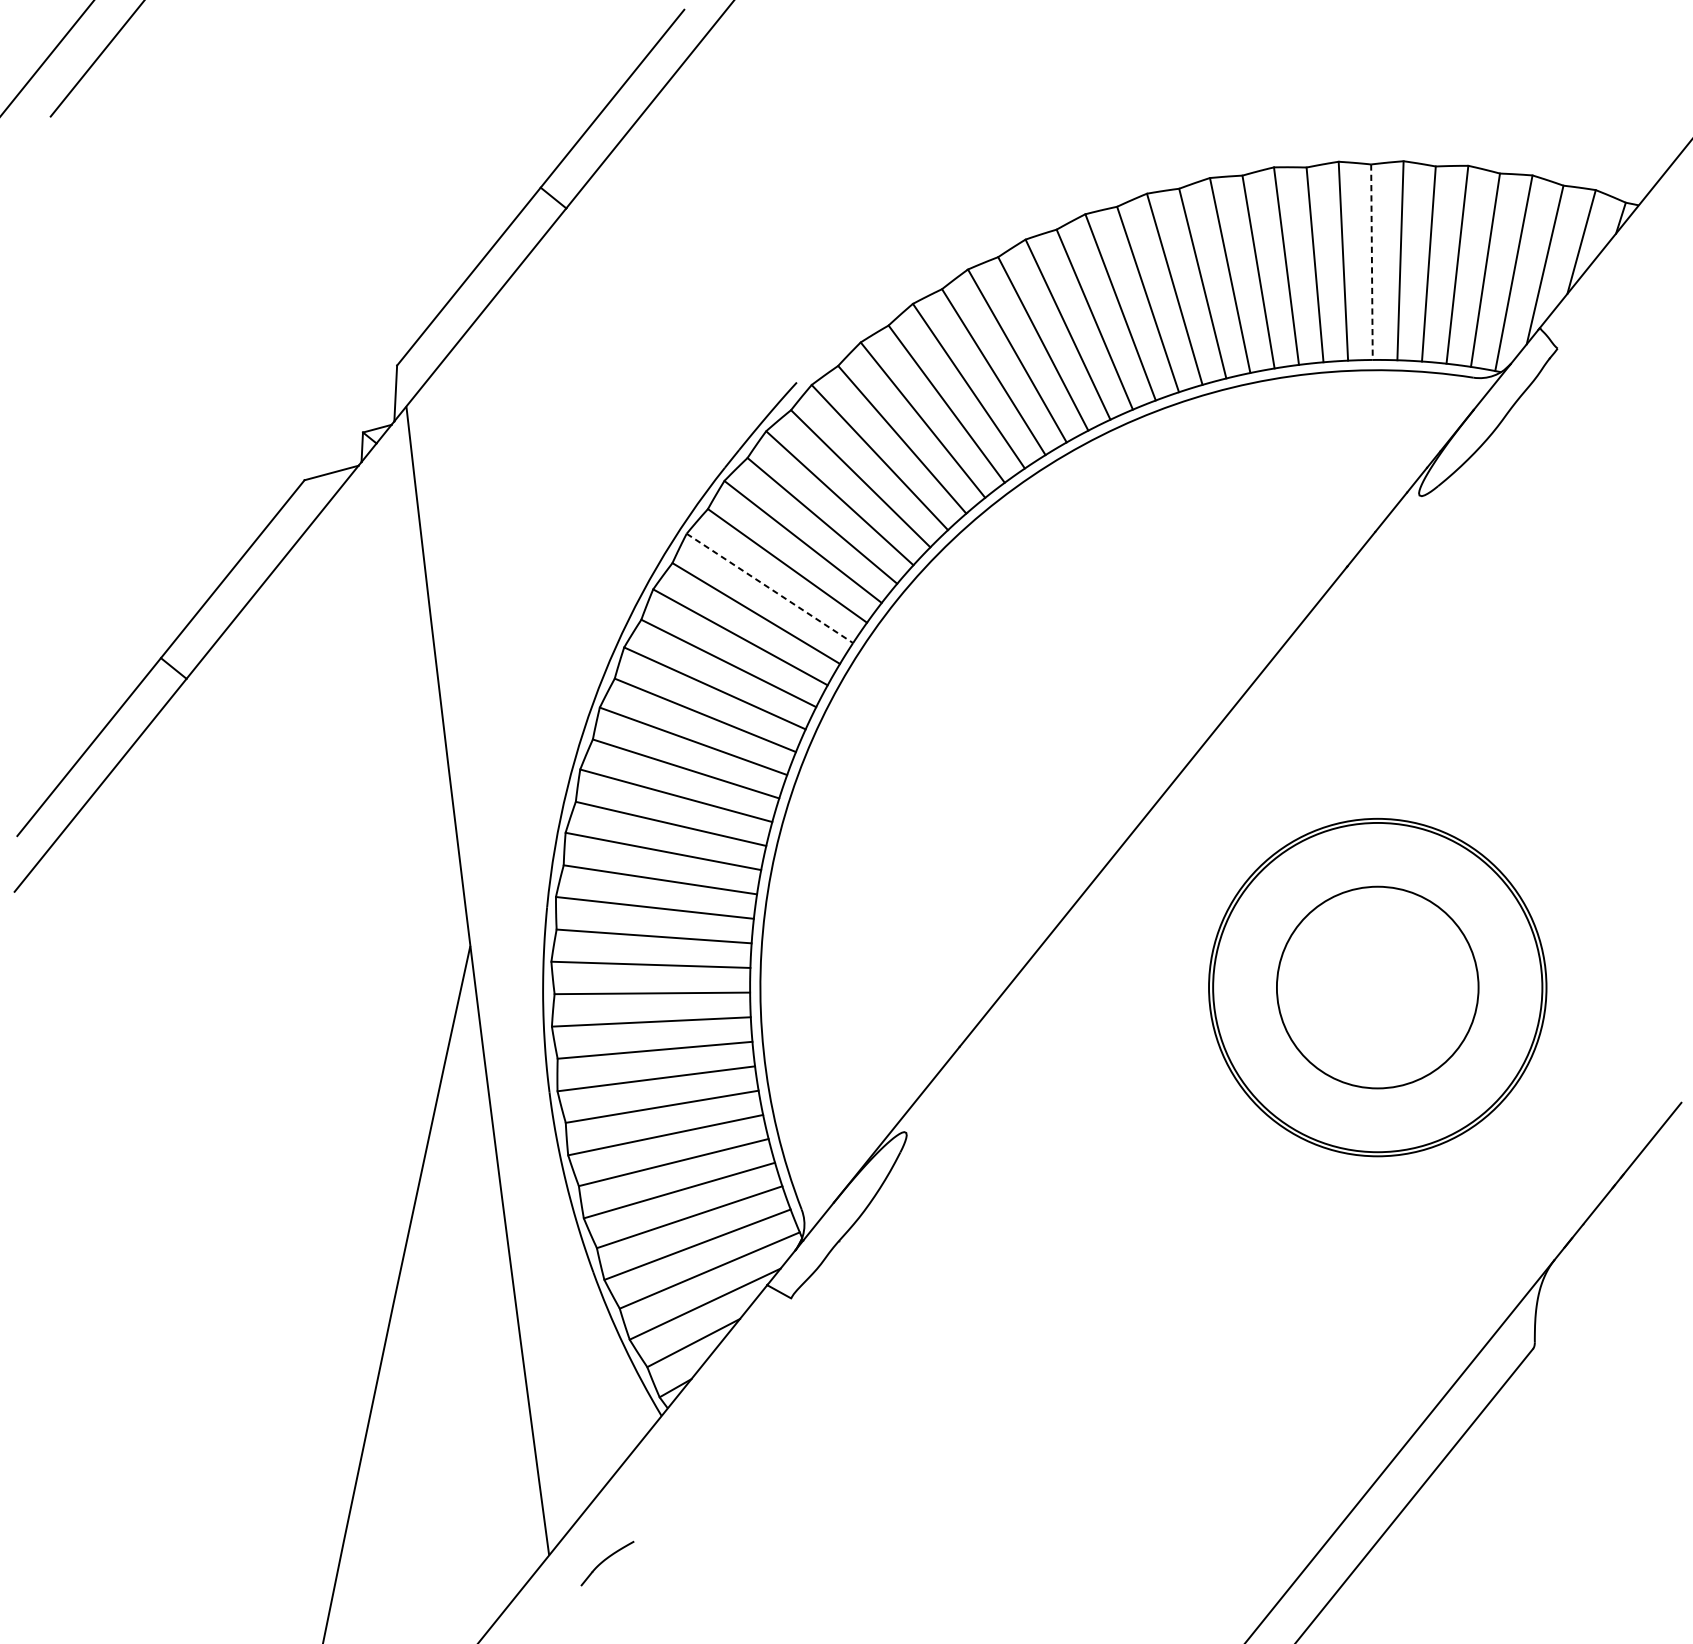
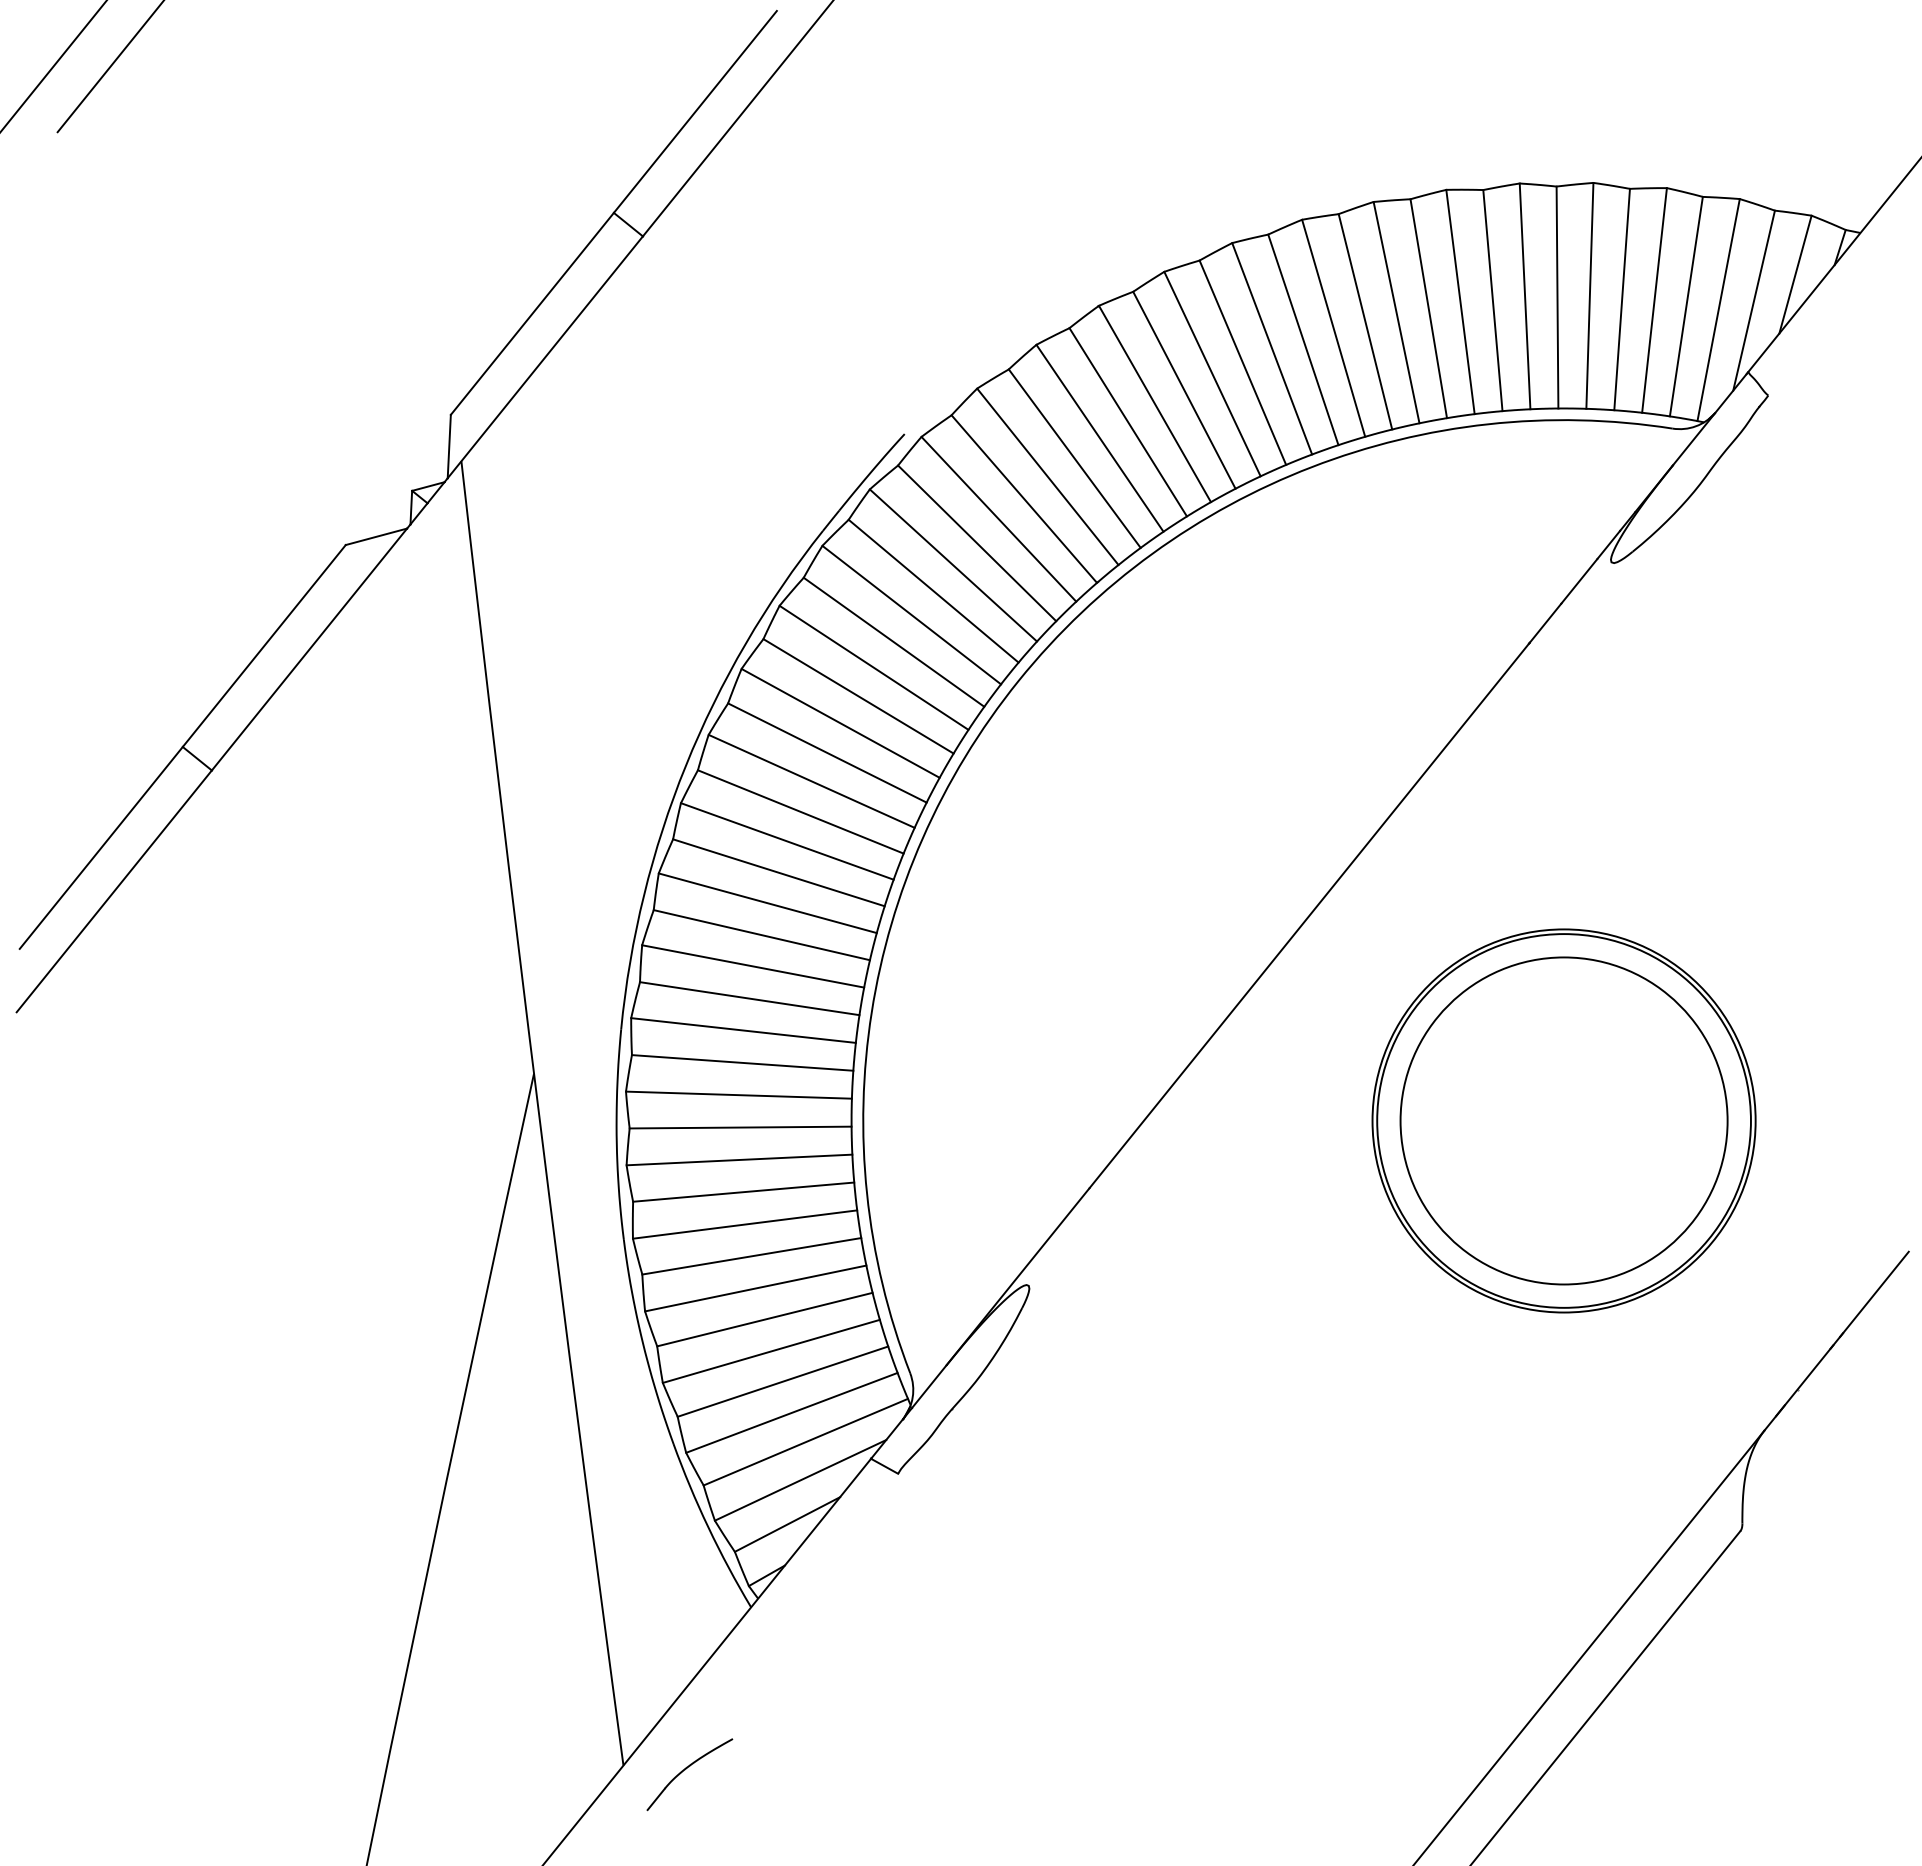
line: (1371, 262) -> (1557, 297), dashed -> solid
line: (770, 588) -> (874, 667), dashed -> solid
circle: (1377, 987) -> (1563, 1120), size x1.43
part: (607, 1563) -> (689, 1774), size x1.43

